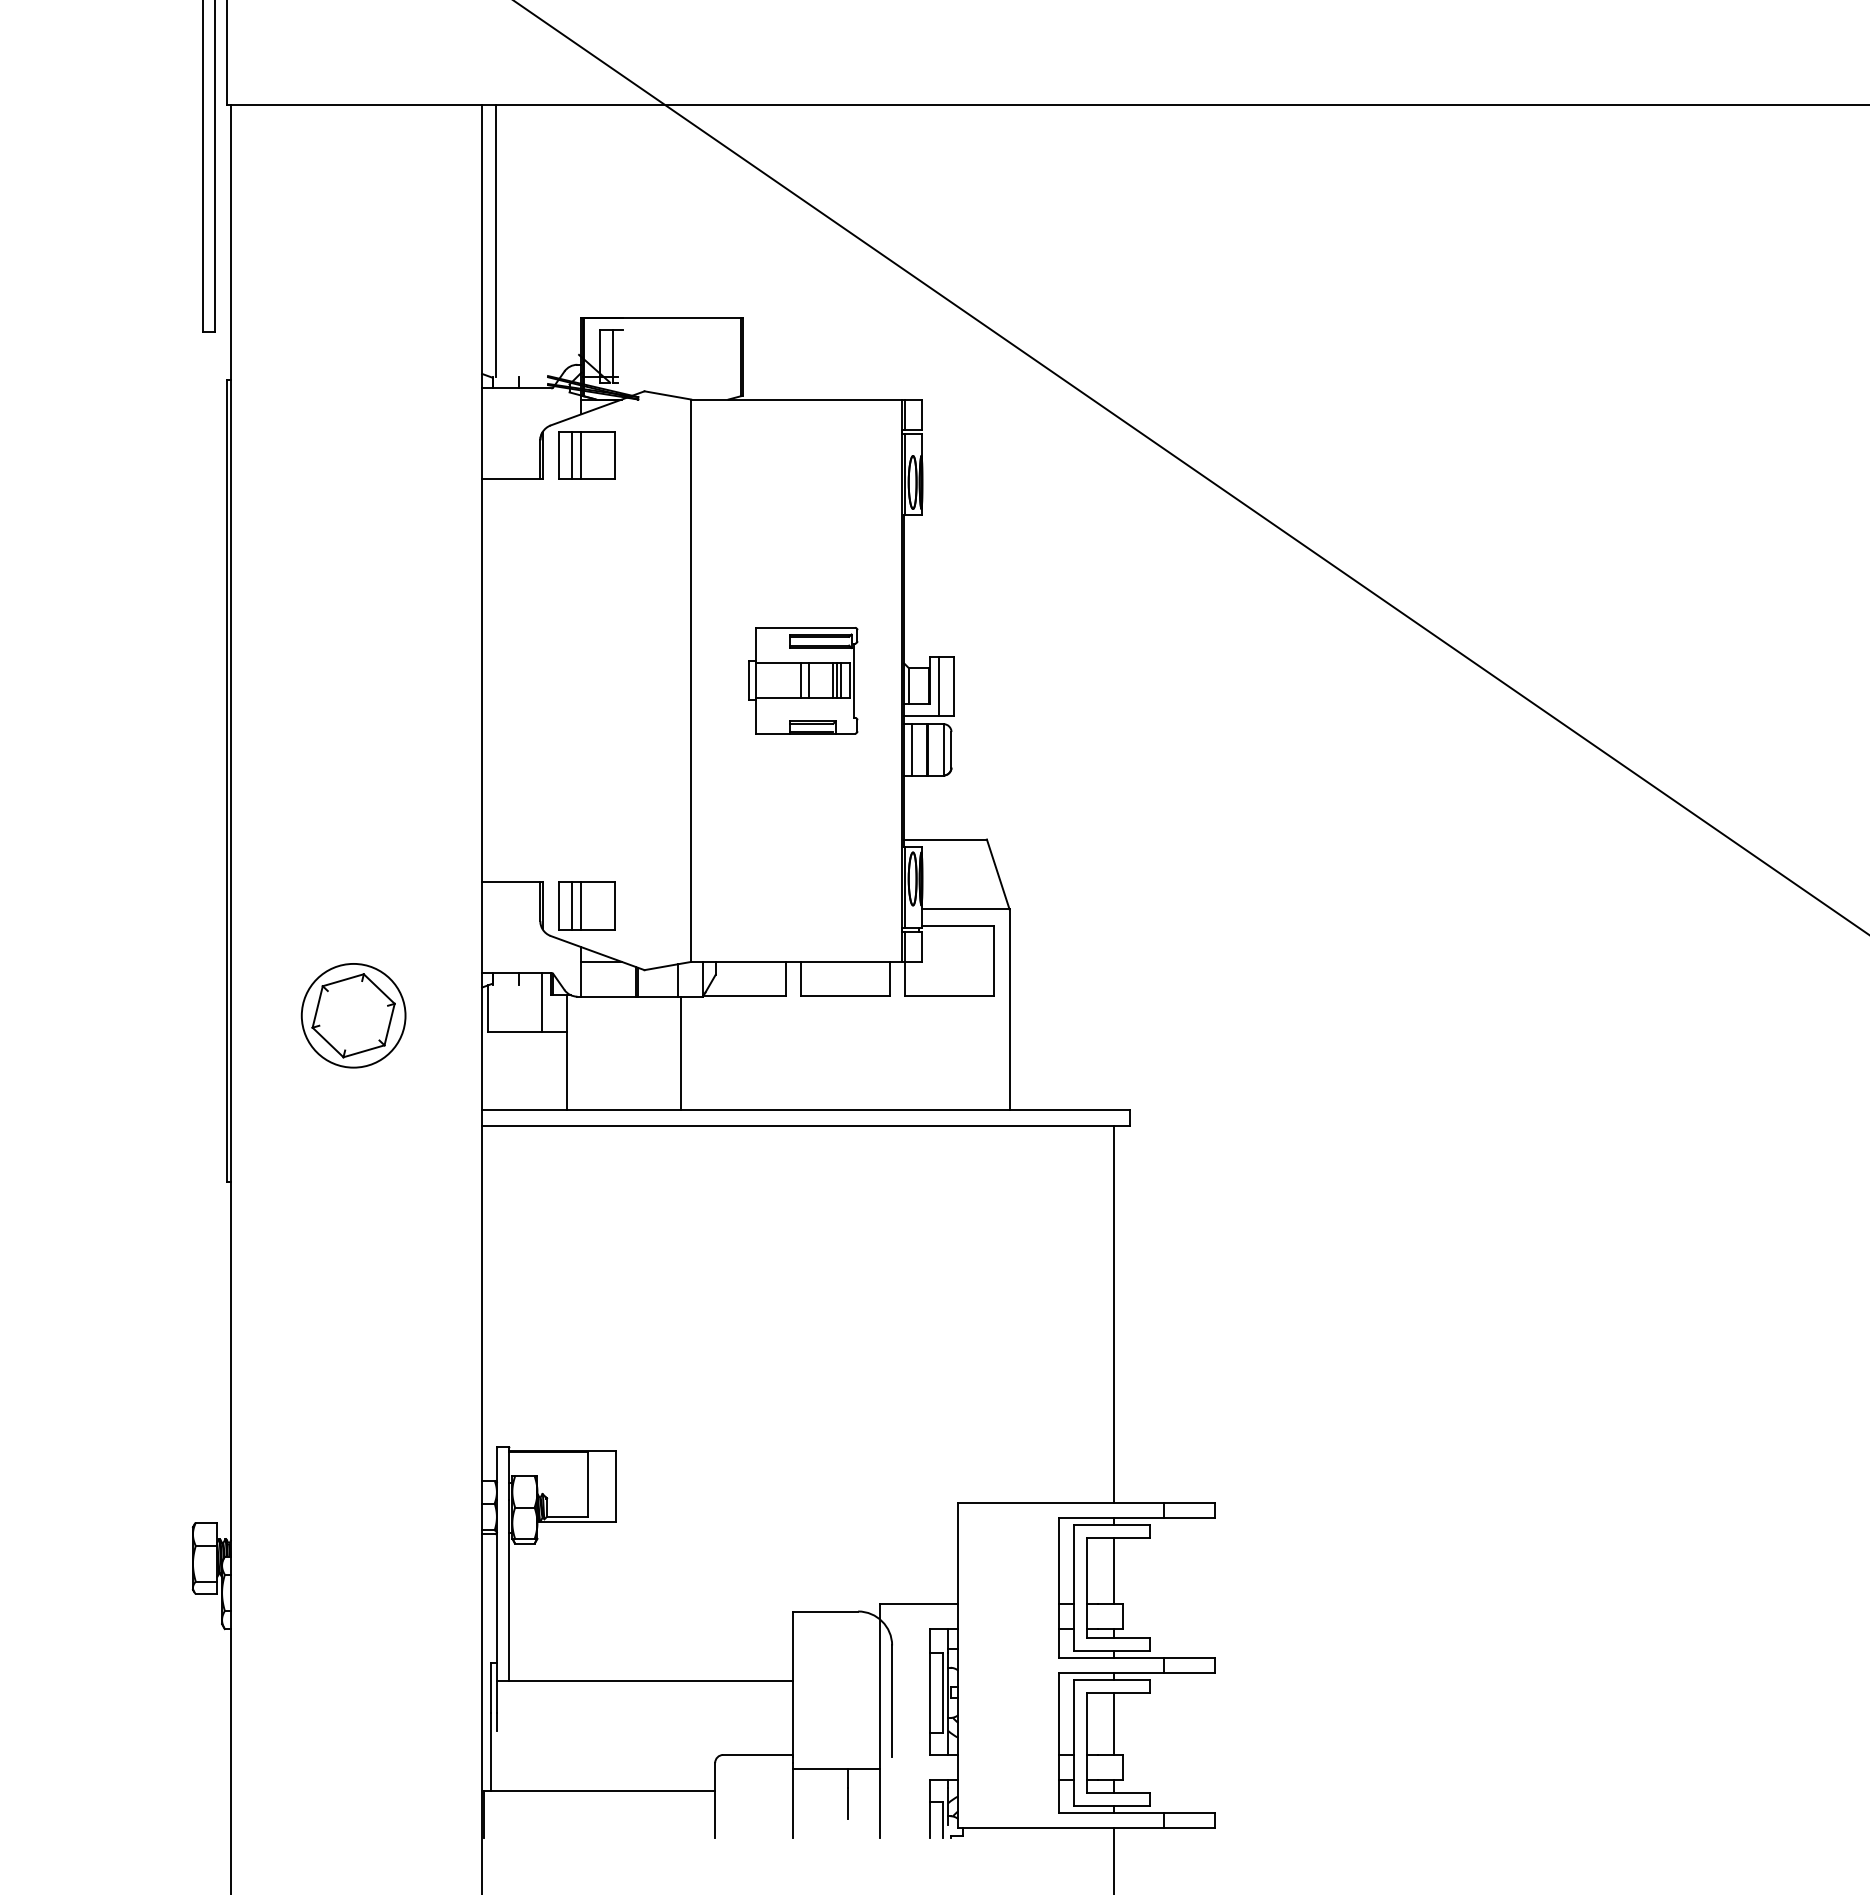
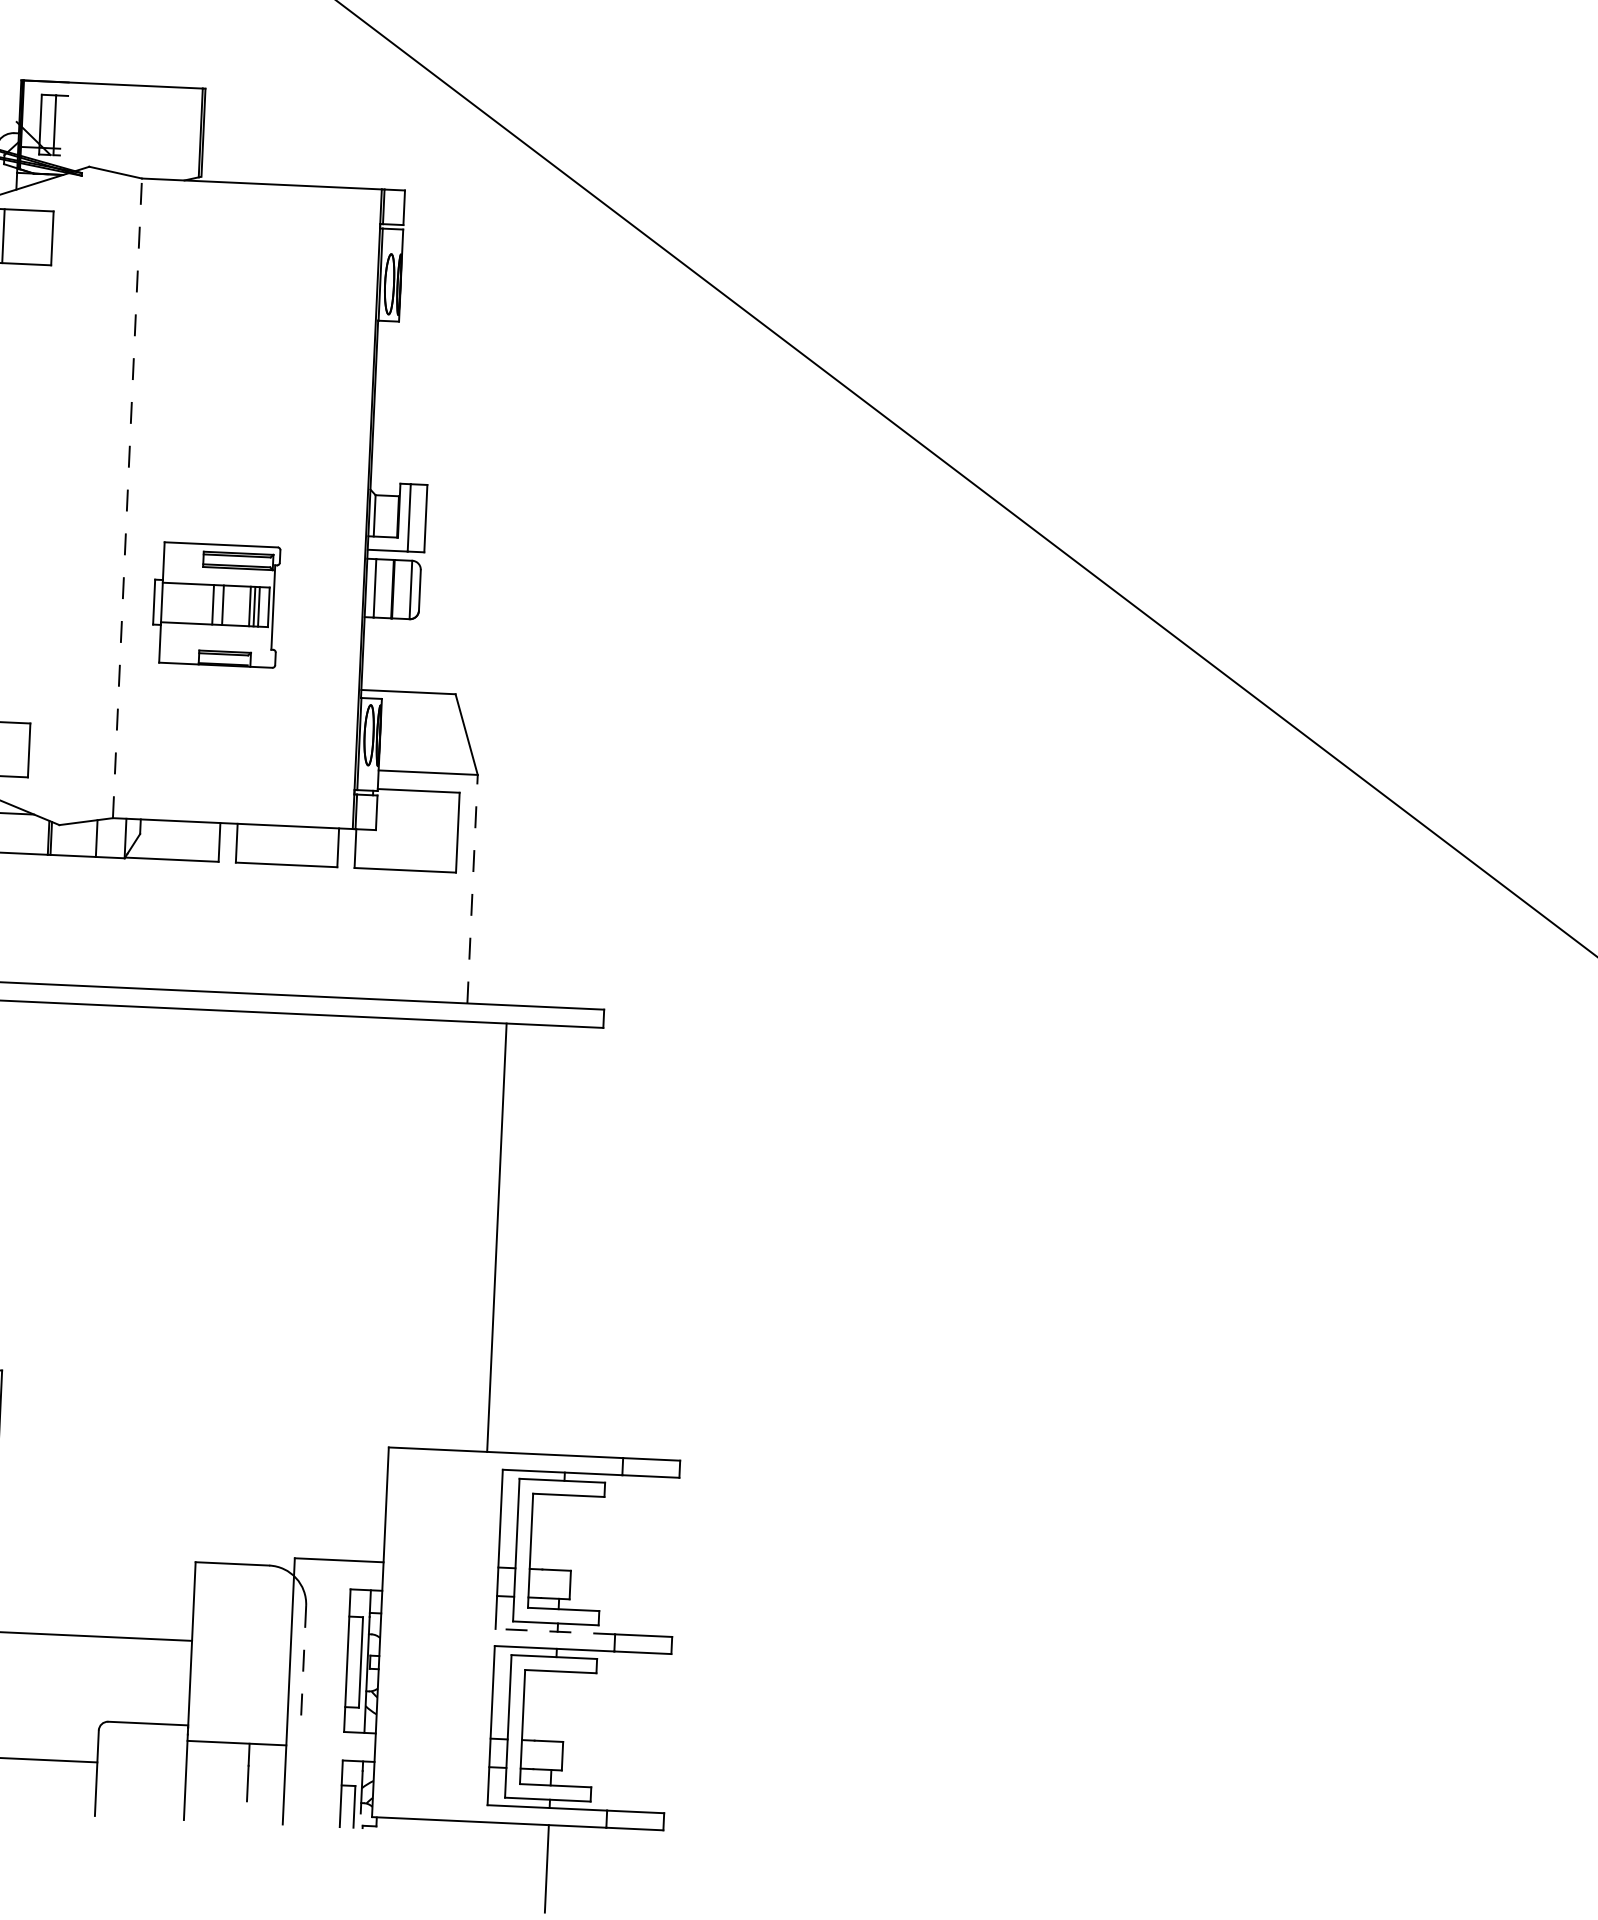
line: (581, 455) -> (14, 236), removed
line: (691, 680) -> (127, 498), solid -> dashed
part: (803, 680) -> (216, 604), moved
line: (1009, 1009) -> (472, 888), solid -> dashed
line: (681, 1053) -> (97, 921), removed
line: (1113, 1314) -> (496, 1237), moved
line: (1113, 1570) -> (561, 1532), removed
line: (1111, 1658) -> (554, 1632), solid -> dashed
line: (892, 1701) -> (303, 1669), solid -> dashed
line: (1113, 1723) -> (553, 1706), removed

